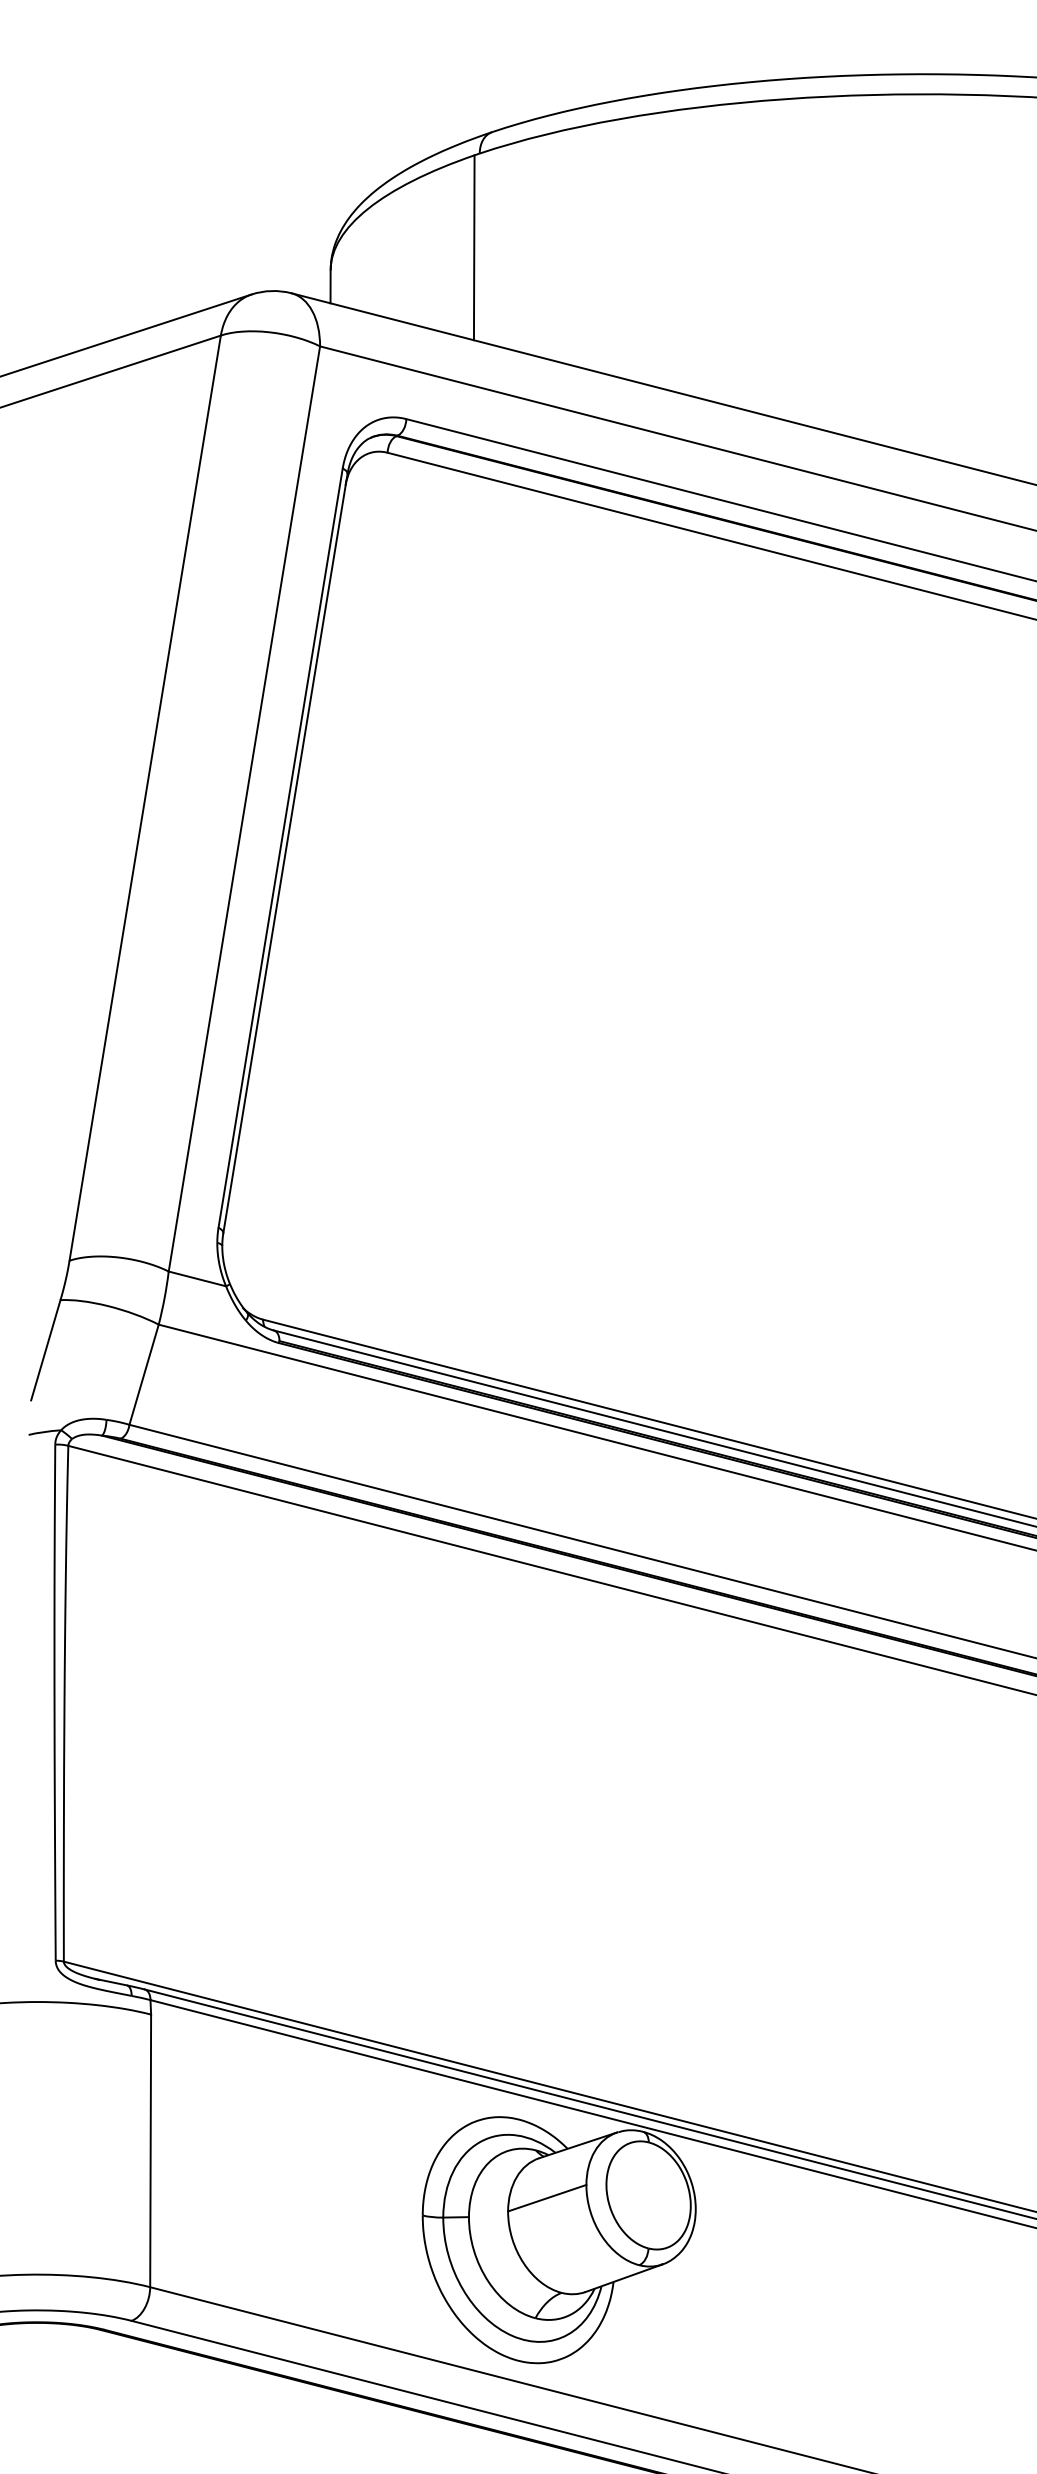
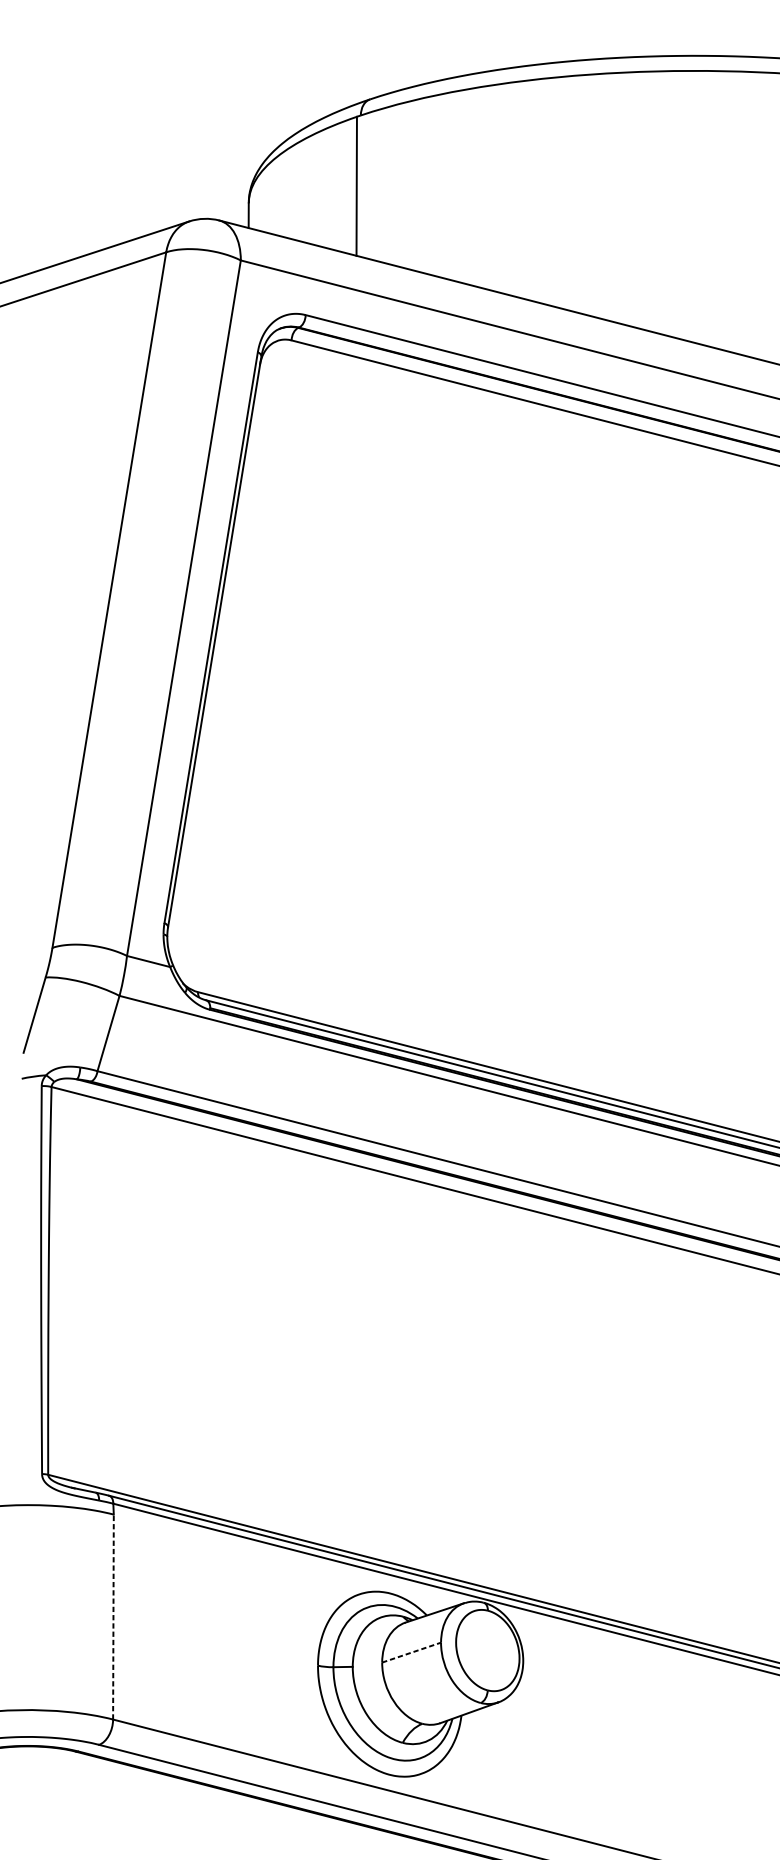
line: (150, 2150) -> (113, 1616), solid -> dashed
line: (547, 2198) -> (411, 1652), solid -> dashed

